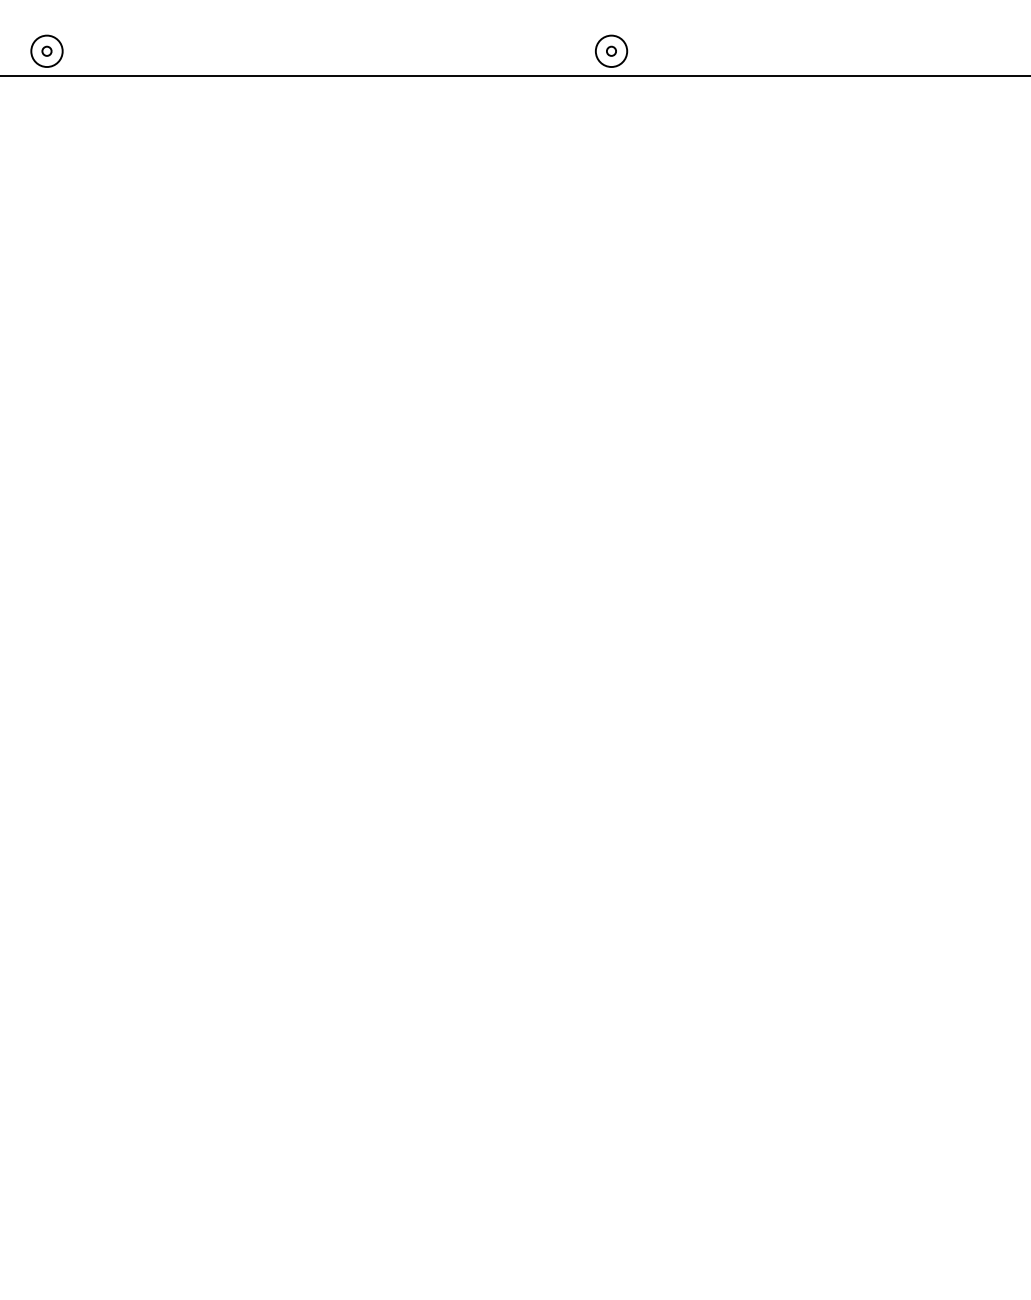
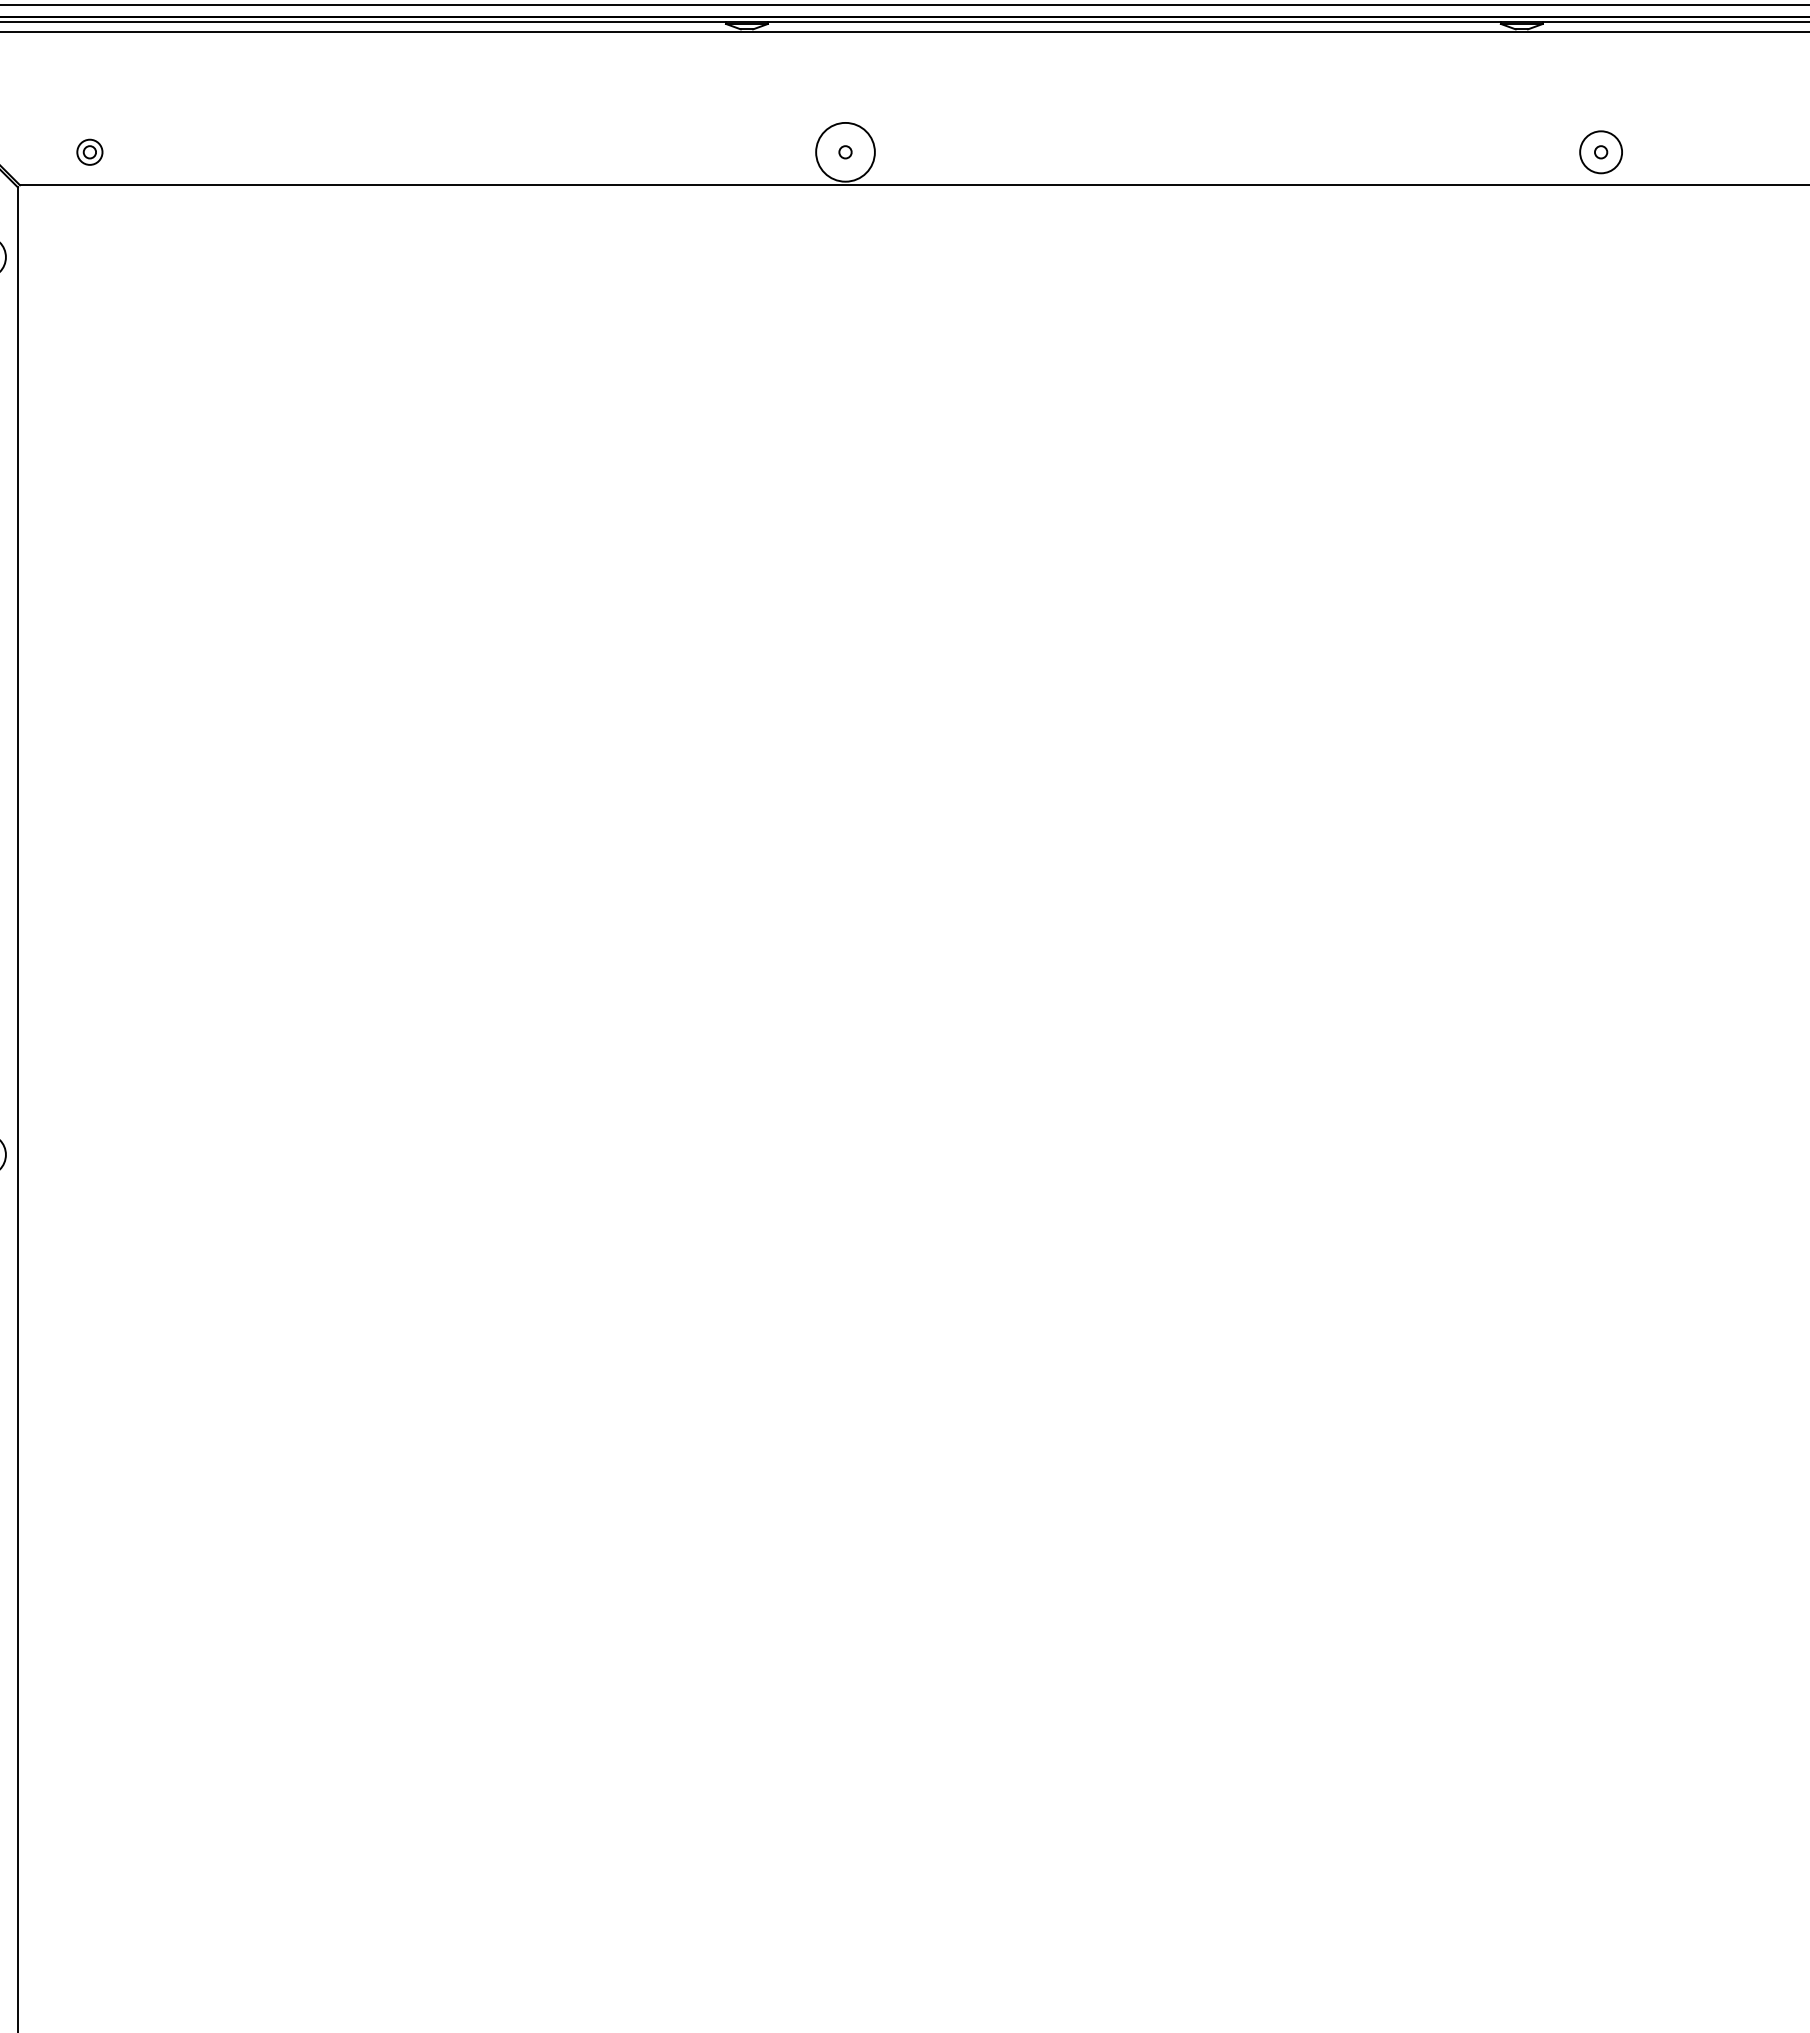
circle: (46, 51) -> (89, 152), size x0.6
circle: (611, 51) -> (845, 152), size x1.4

